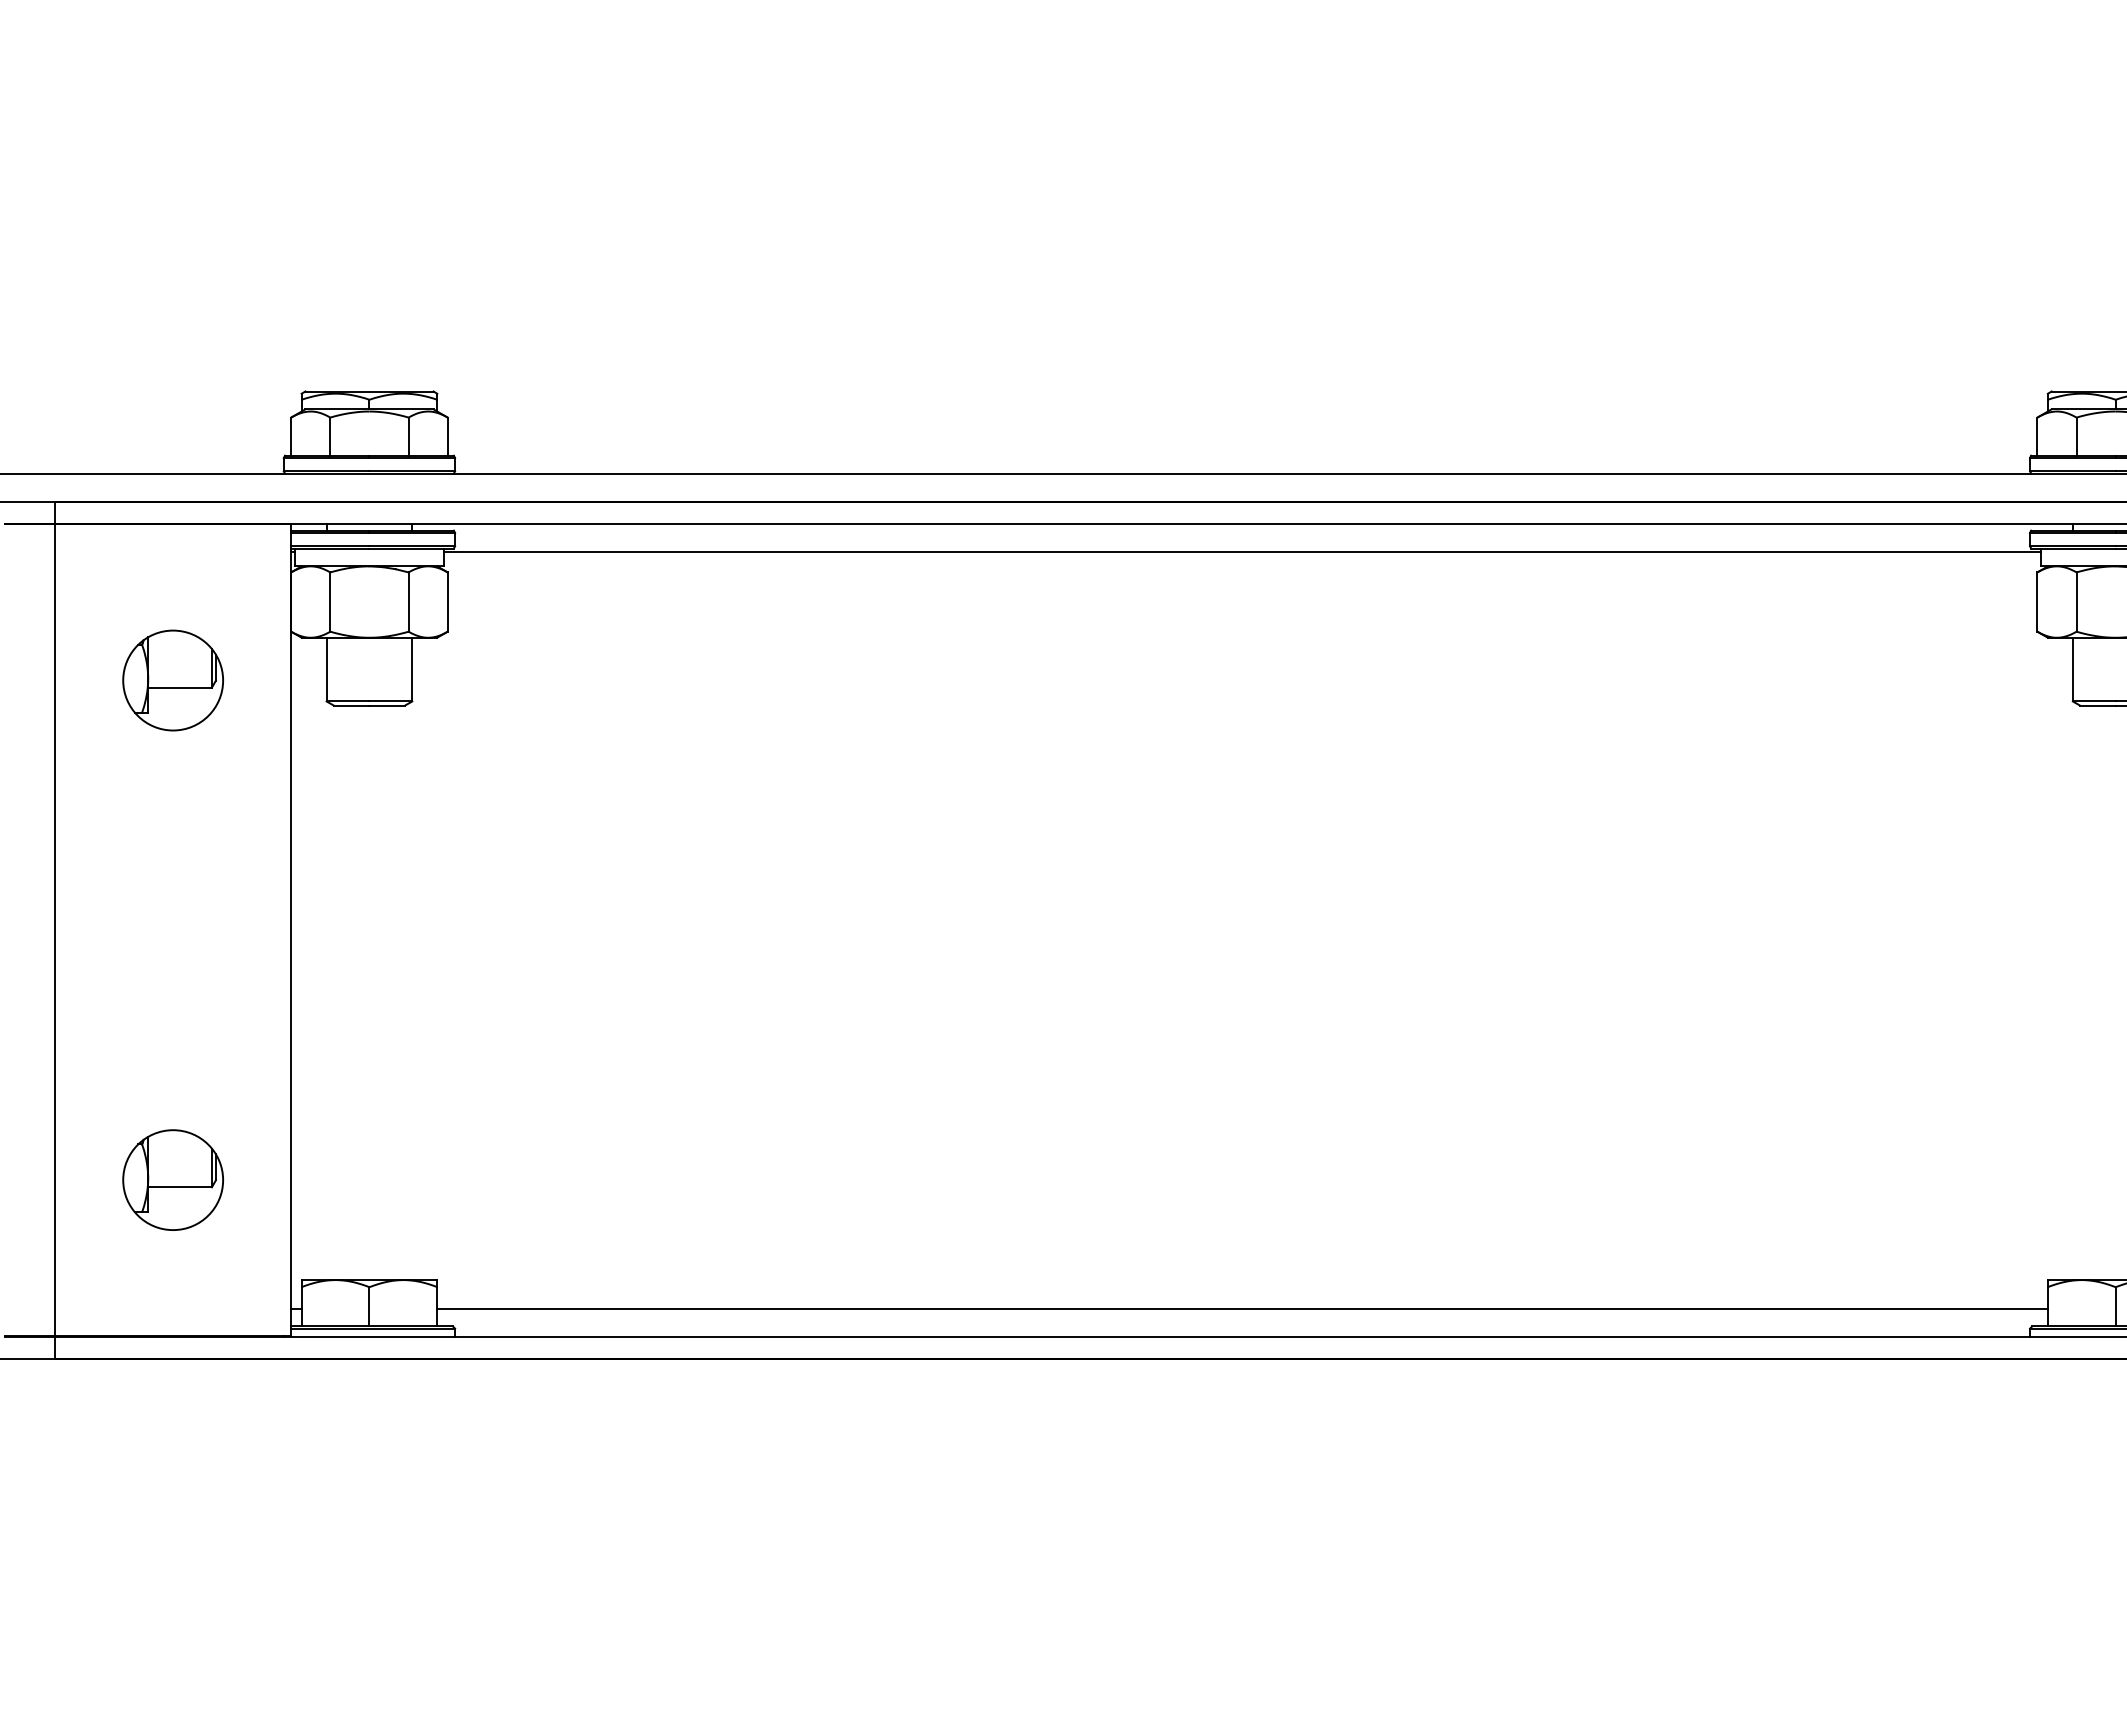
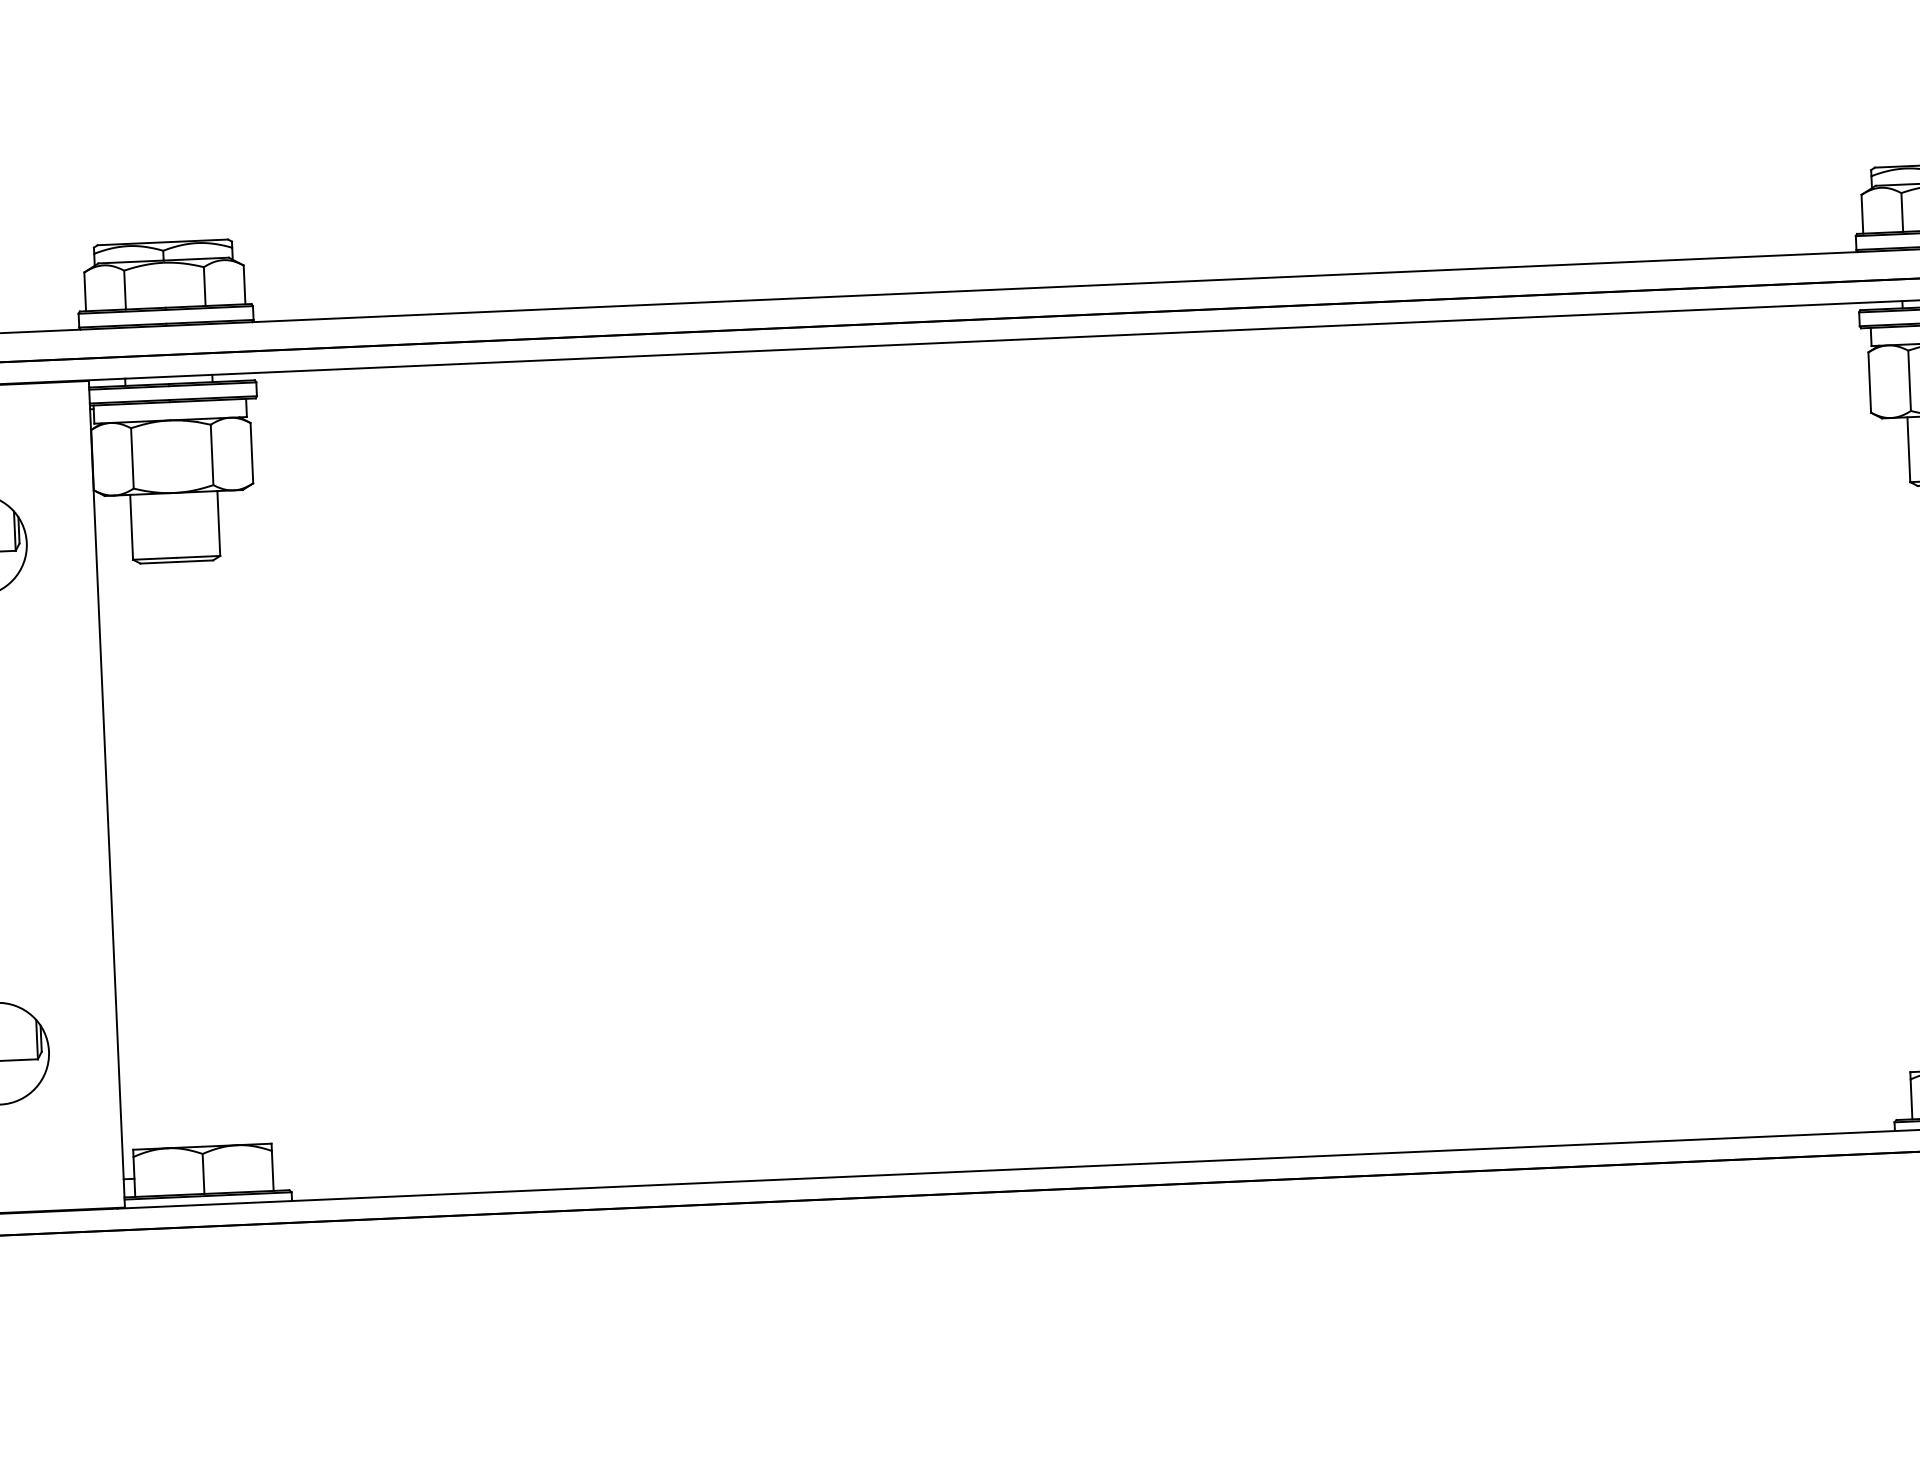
line: (1242, 552) -> (1058, 367), removed
line: (1242, 1308) -> (1092, 1136), removed

